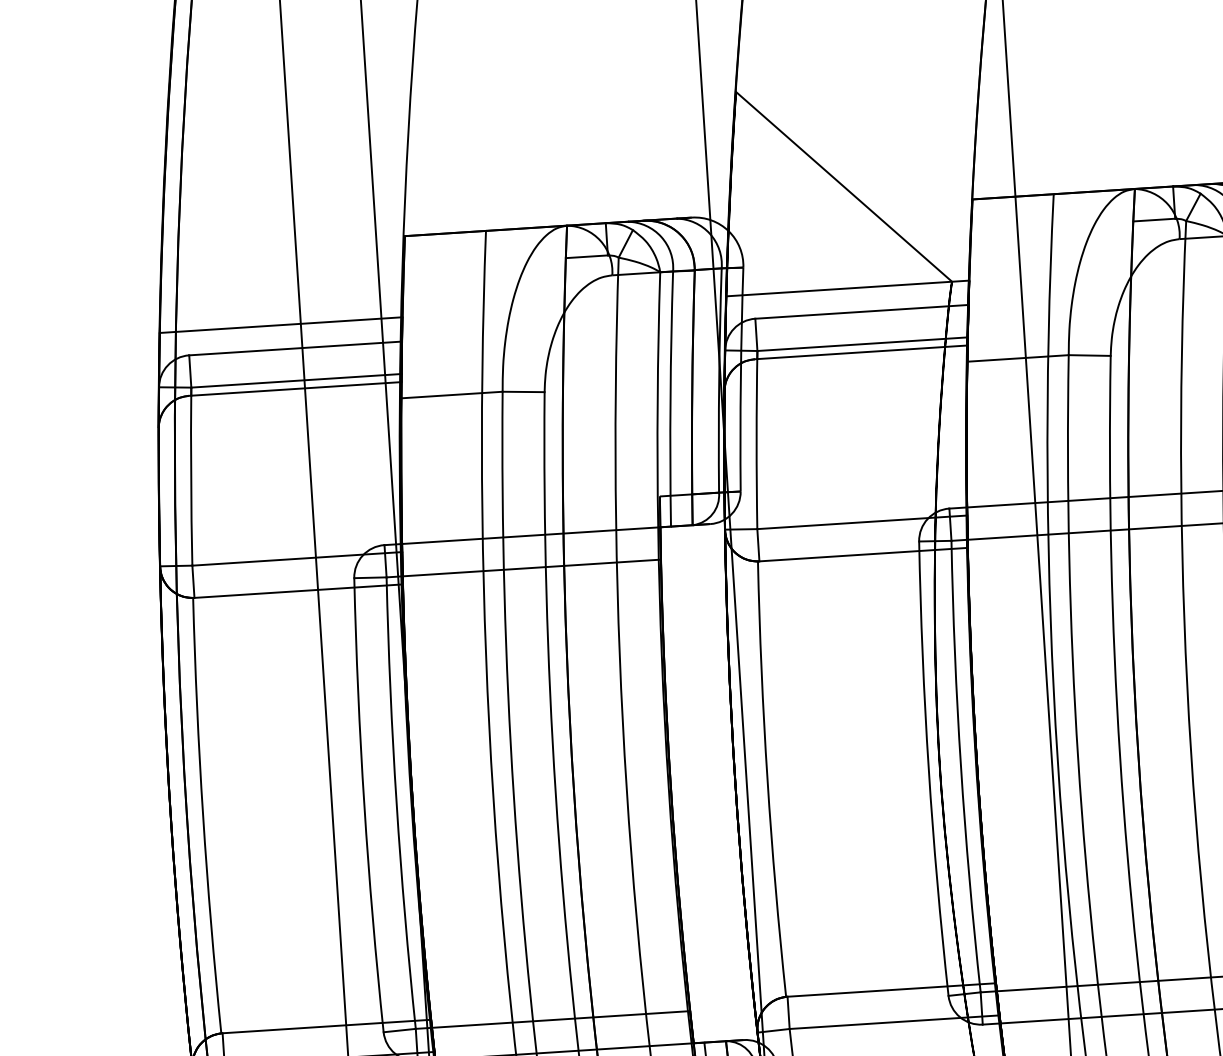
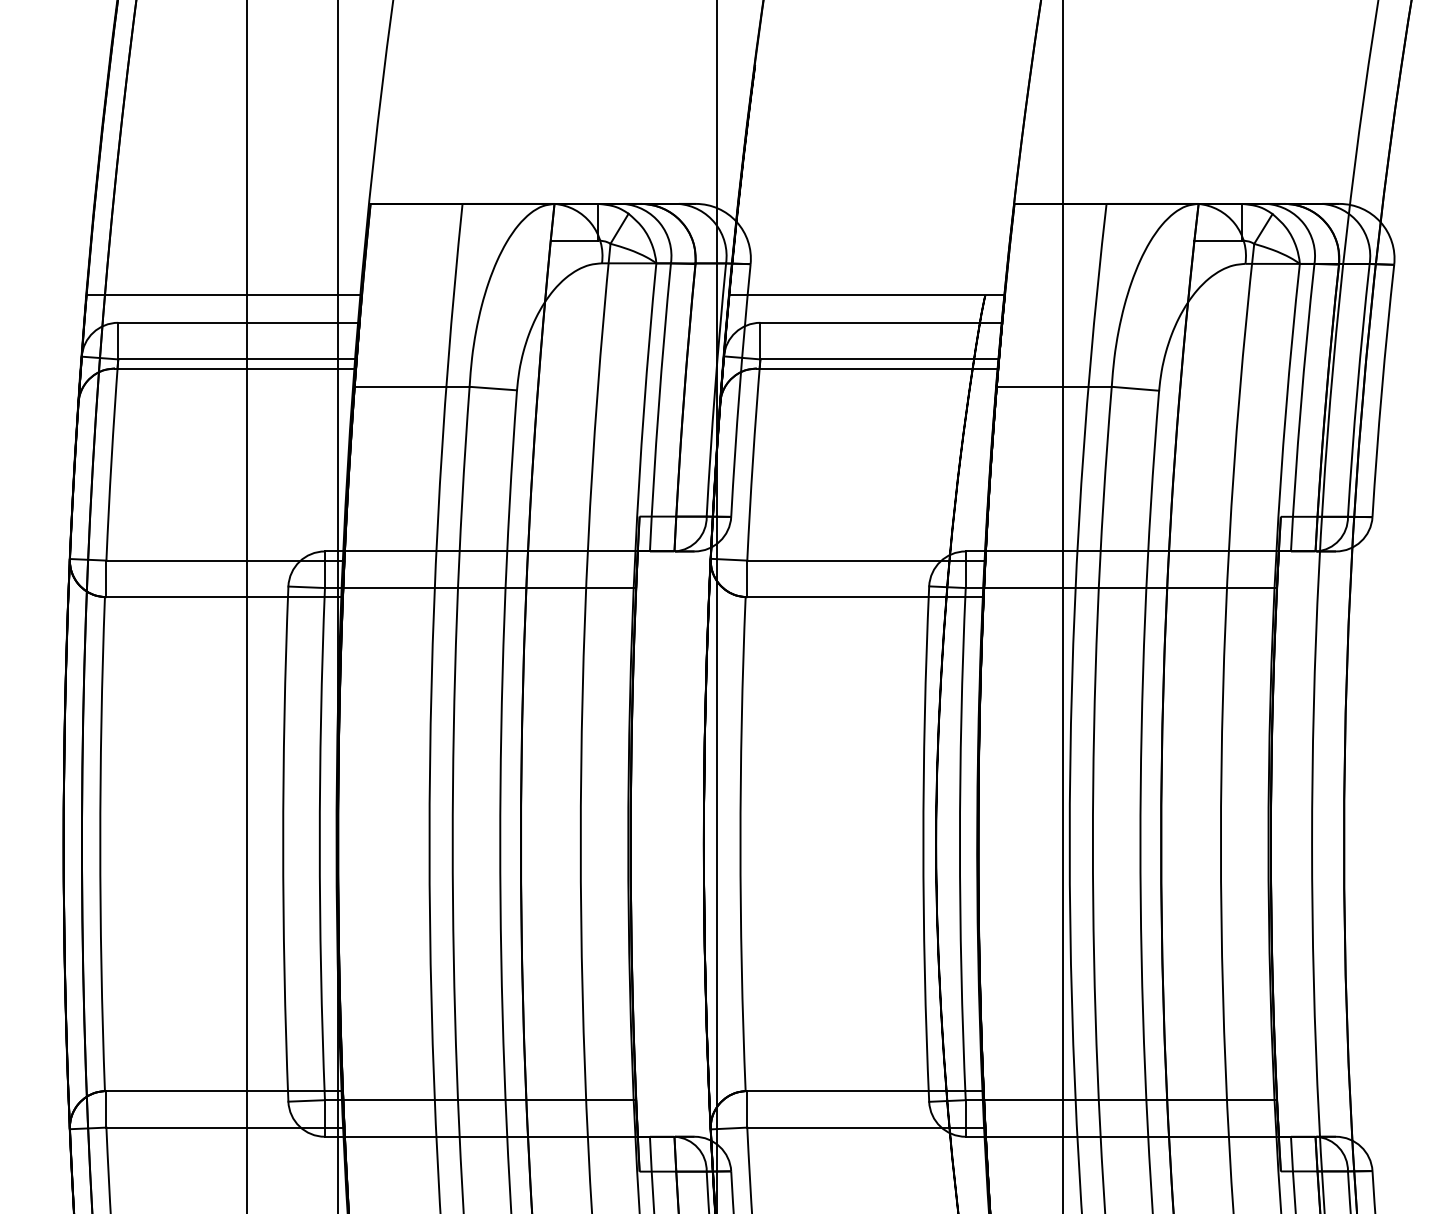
line: (844, 187) -> (870, 180), removed

